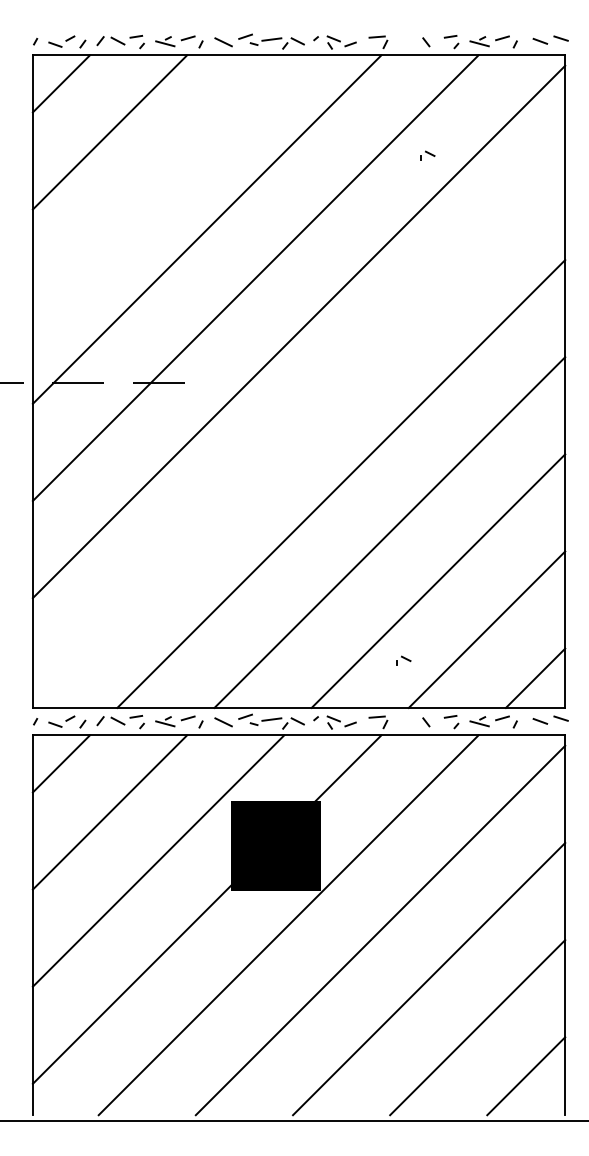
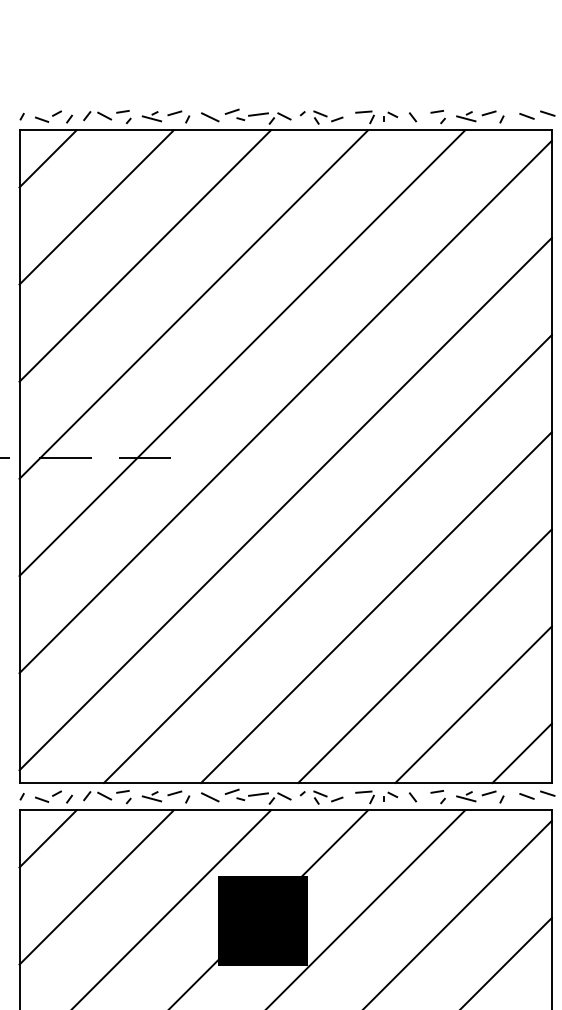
part: (427, 155) -> (390, 116), moved
line: (158, 180) -> (145, 255), added
line: (298, 428) -> (285, 503), added
part: (403, 660) -> (390, 796), moved

